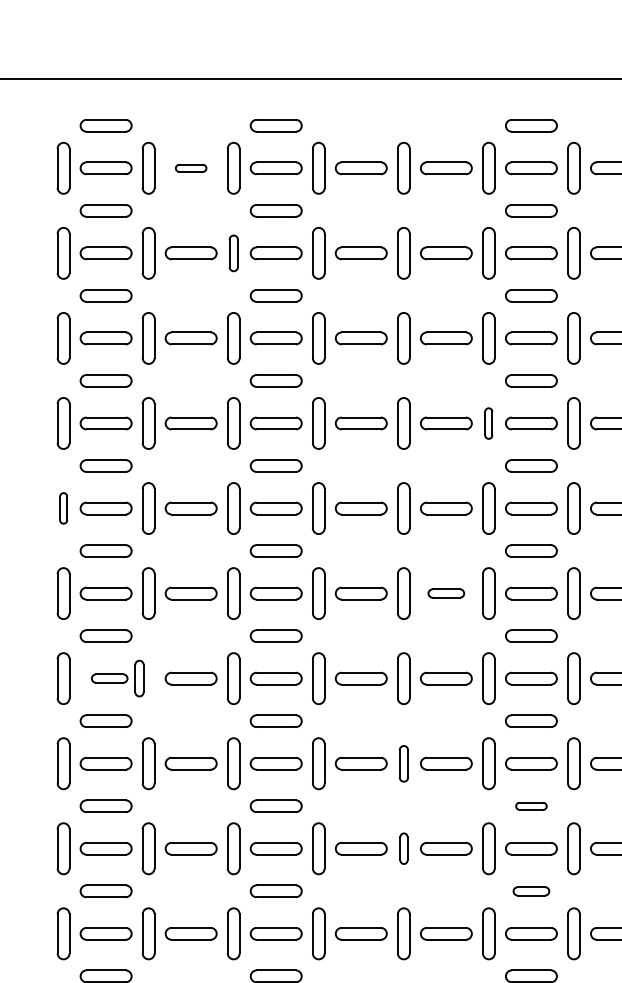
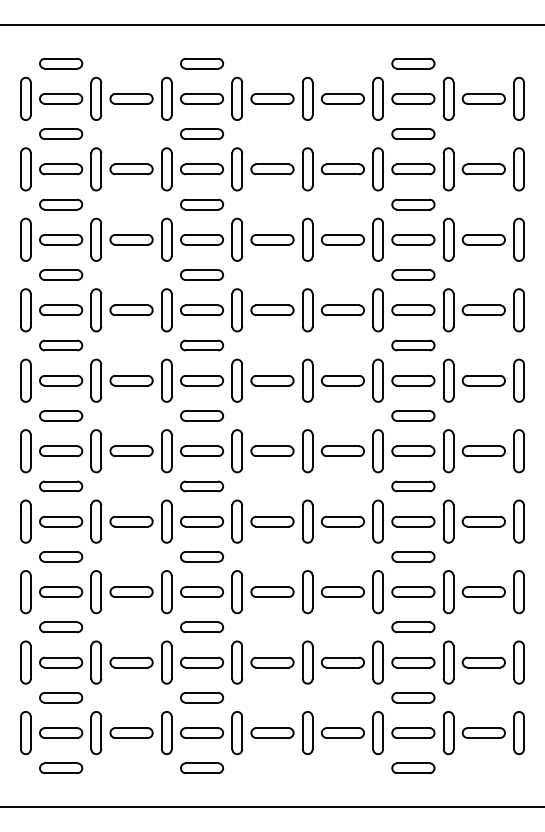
part: (191, 167) -> (131, 98), size x1.67
part: (233, 253) -> (166, 169), size x1.43
part: (488, 423) -> (377, 310), size x1.67
part: (63, 508) -> (25, 380), size x1.67
part: (445, 592) -> (342, 450), size x1.43
part: (117, 678) -> (70, 521), size x1.43
part: (403, 764) -> (307, 592), size x1.43
part: (531, 806) -> (413, 627), size x1.67
part: (403, 848) -> (307, 662), size x1.67
part: (531, 890) -> (413, 697), size x1.43

